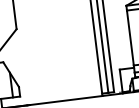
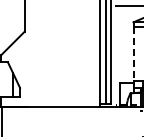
line: (130, 37) -> (133, 53), solid -> dashed

